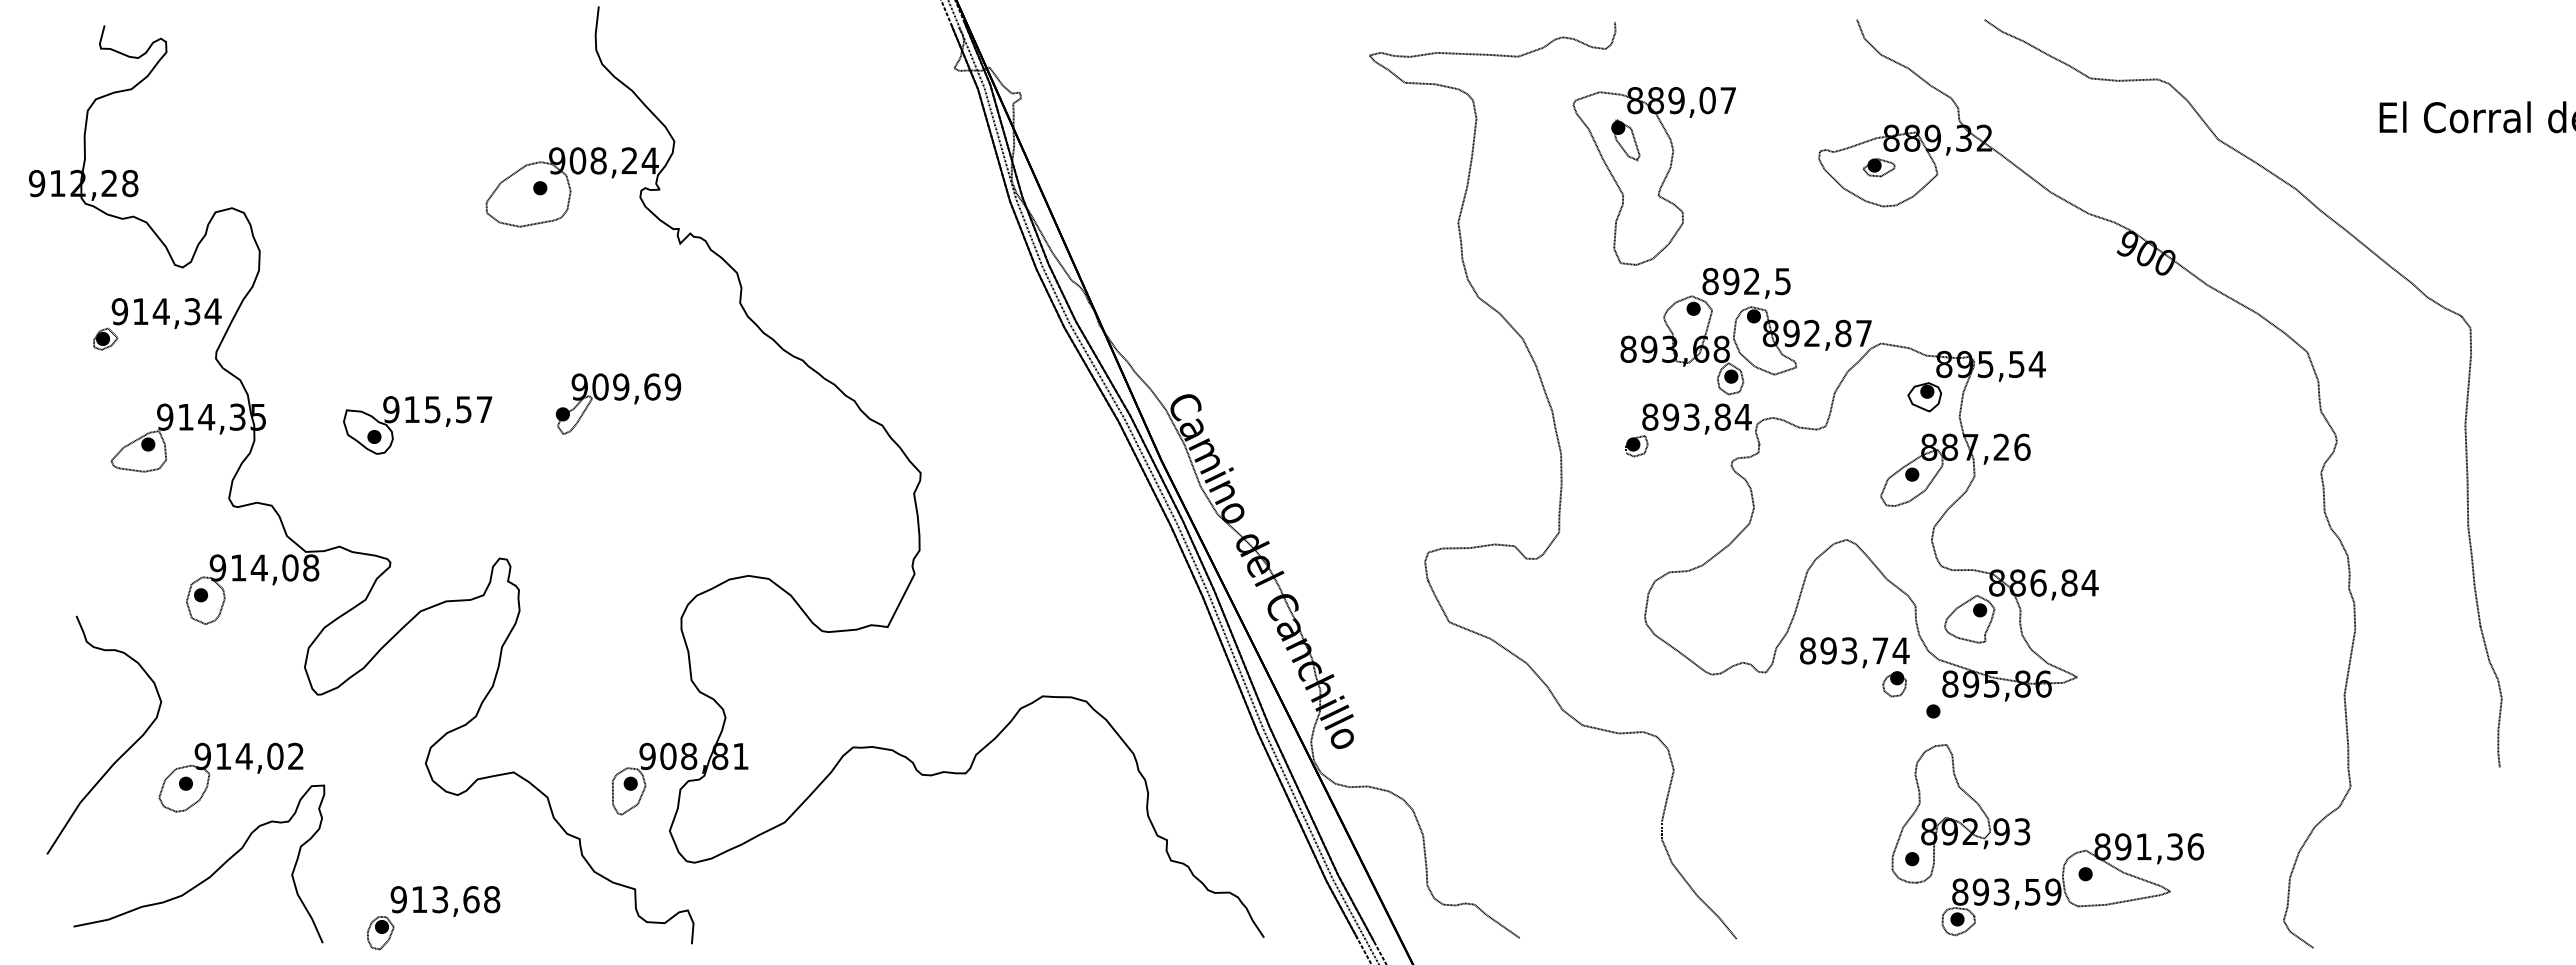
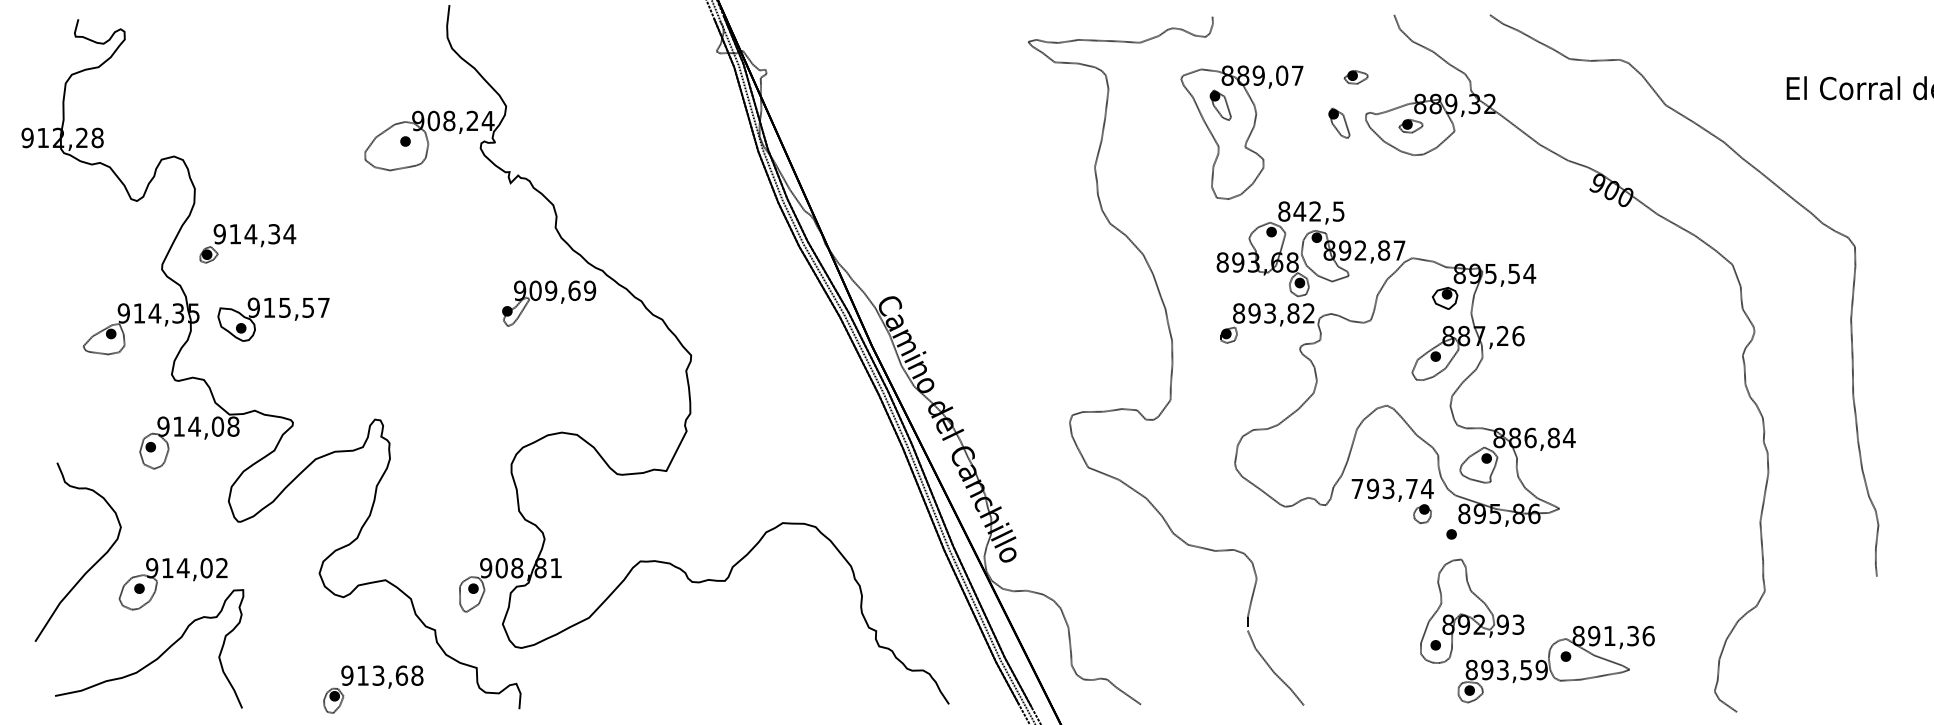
part: (1805, 102) -> (1355, 77), added
part: (1783, 164) -> (1339, 123), added
text: (1730, 281) -> (1299, 211), 892,5 -> 842,5
part: (157, 324) -> (248, 243), moved
part: (618, 403) -> (549, 303), moved
text: (1742, 416) -> (1308, 312), 893,84 -> 893,82
part: (417, 425) -> (273, 319), moved
text: (1808, 650) -> (1357, 488), 893,74 -> 793,74
part: (433, 918) -> (373, 689), moved

